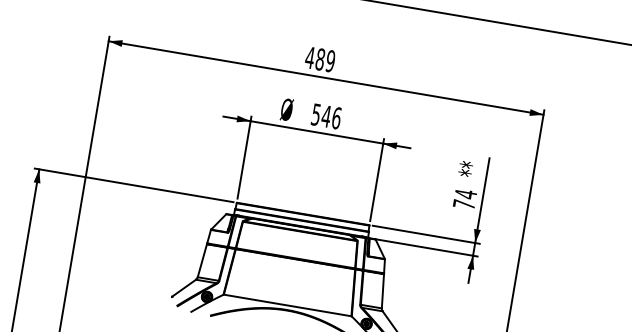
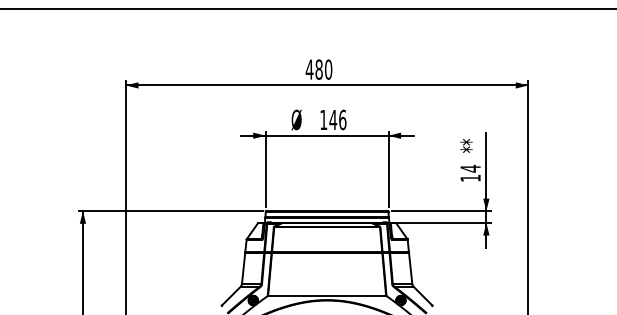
text: (330, 61) -> (328, 69), 489 -> 480
text: (315, 115) -> (323, 120), 546 -> 146
text: (464, 203) -> (470, 177), 74 -> 14

